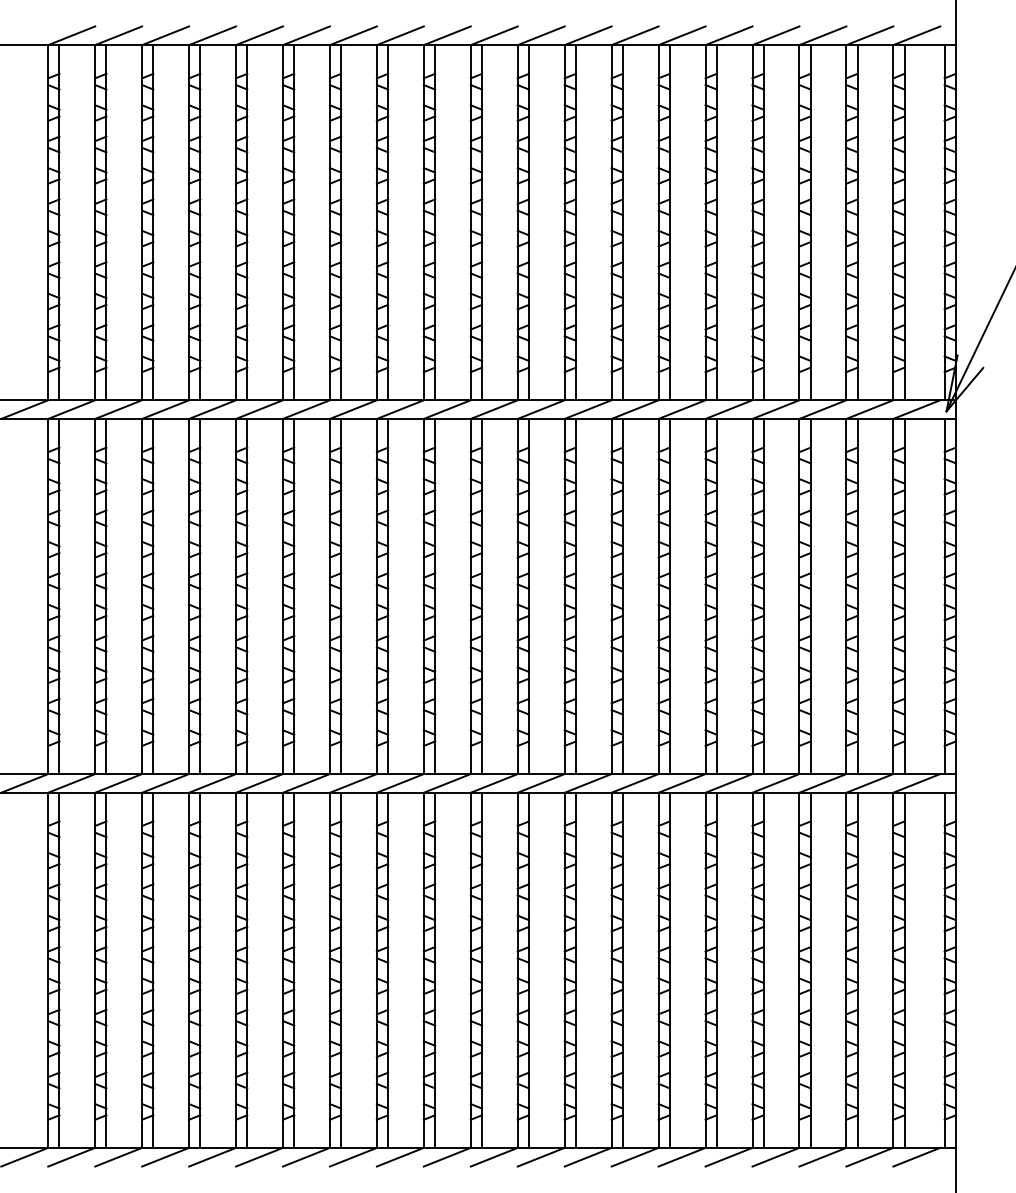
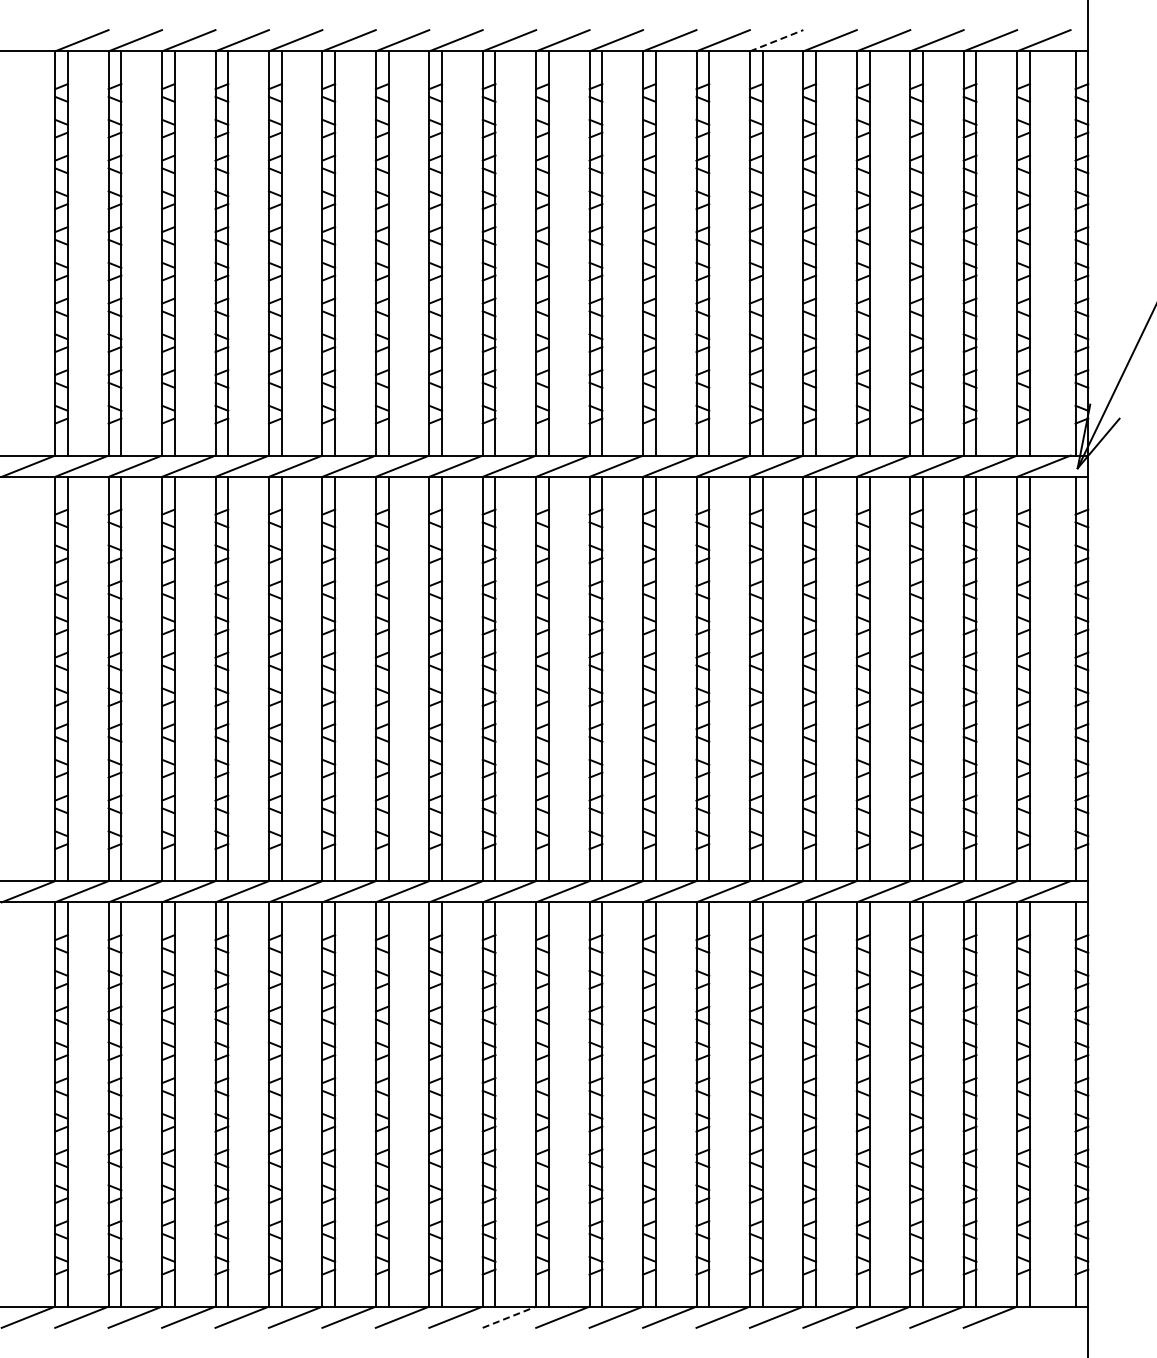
line: (681, 35) -> (776, 40), solid -> dashed
line: (916, 1156) -> (1043, 1316), removed
line: (447, 1157) -> (509, 1317), solid -> dashed

